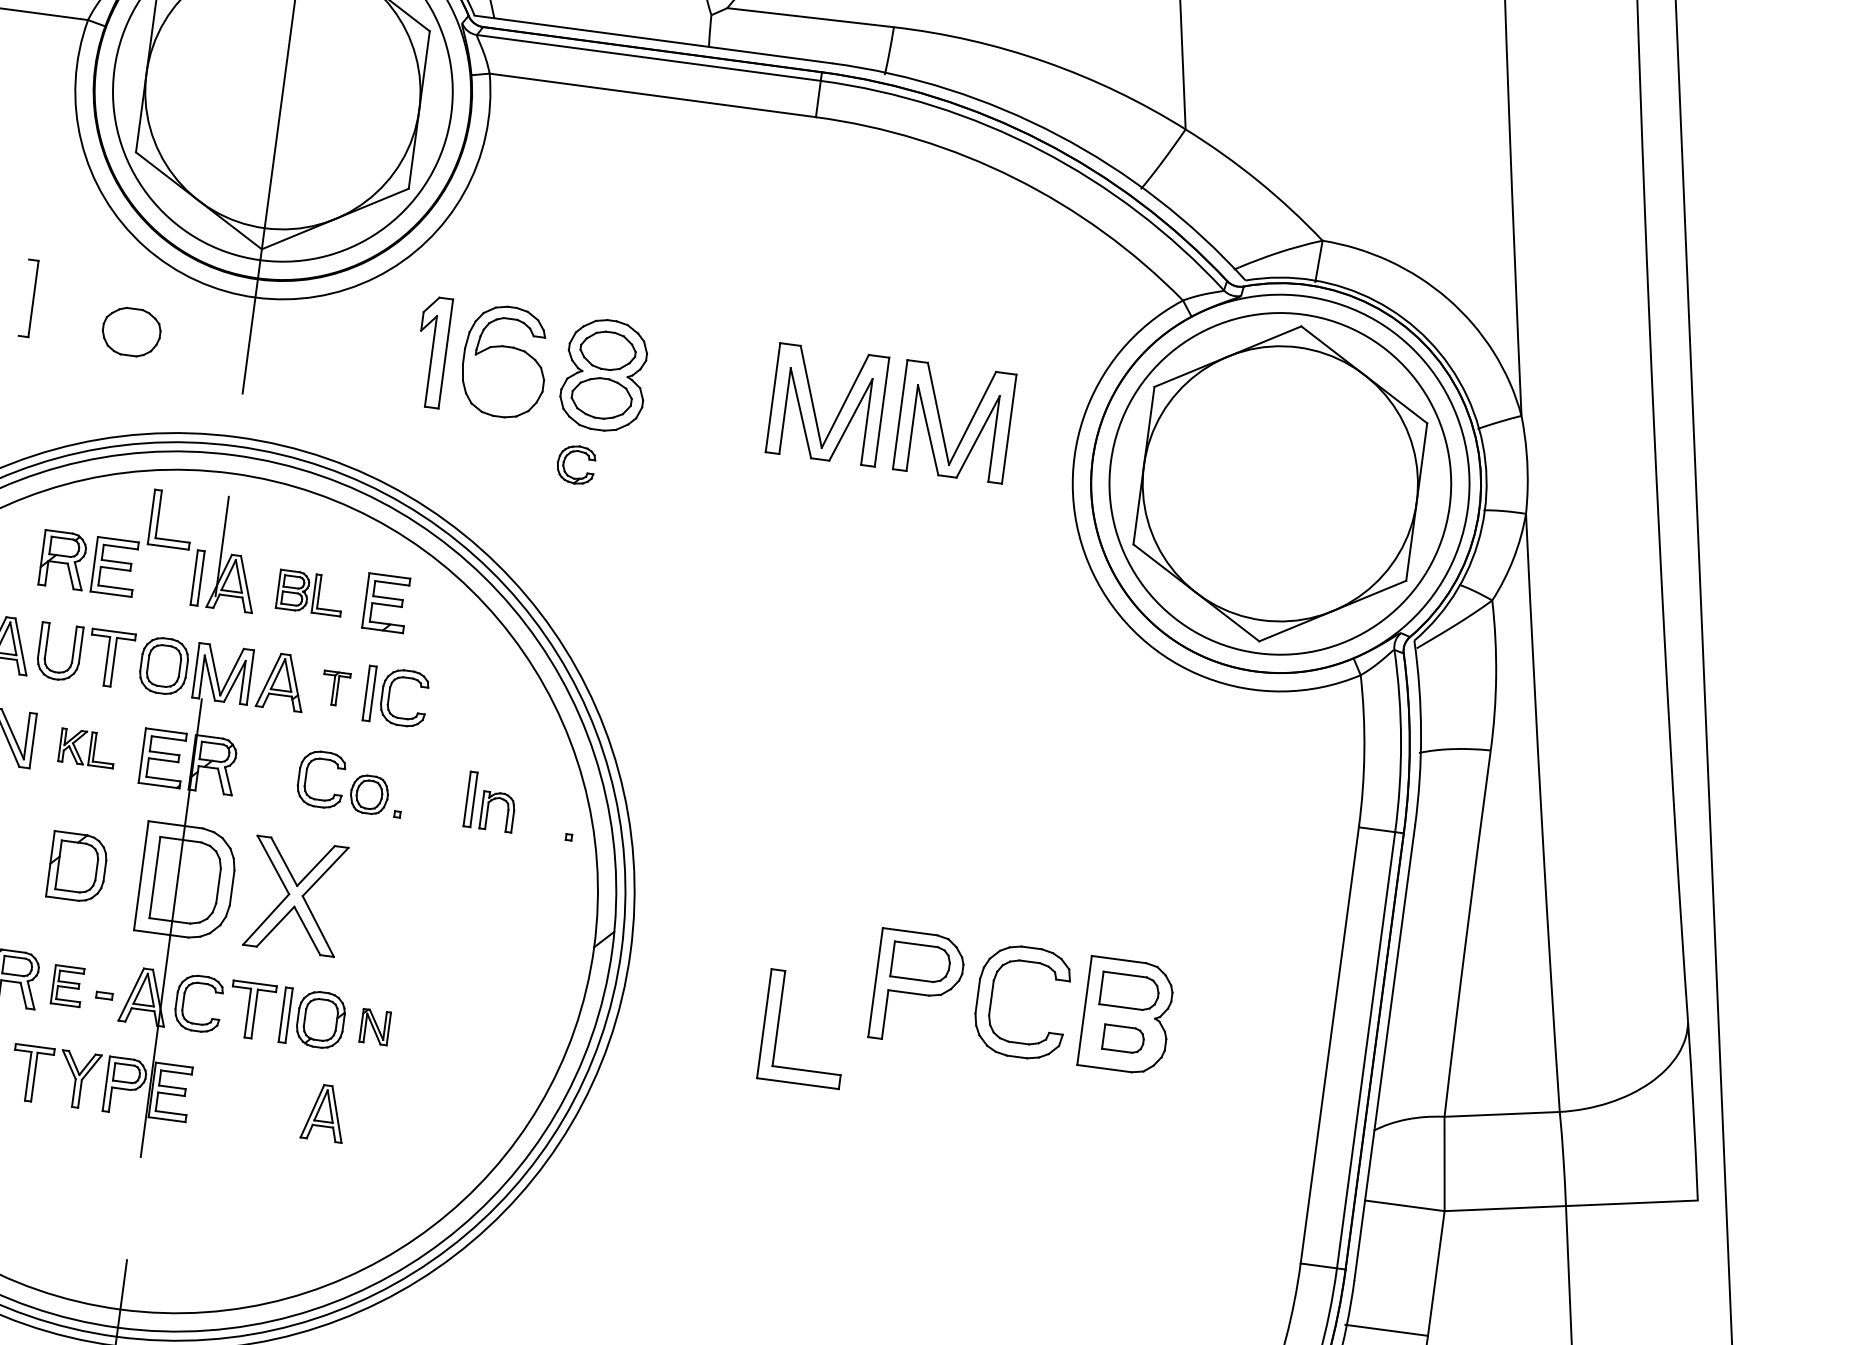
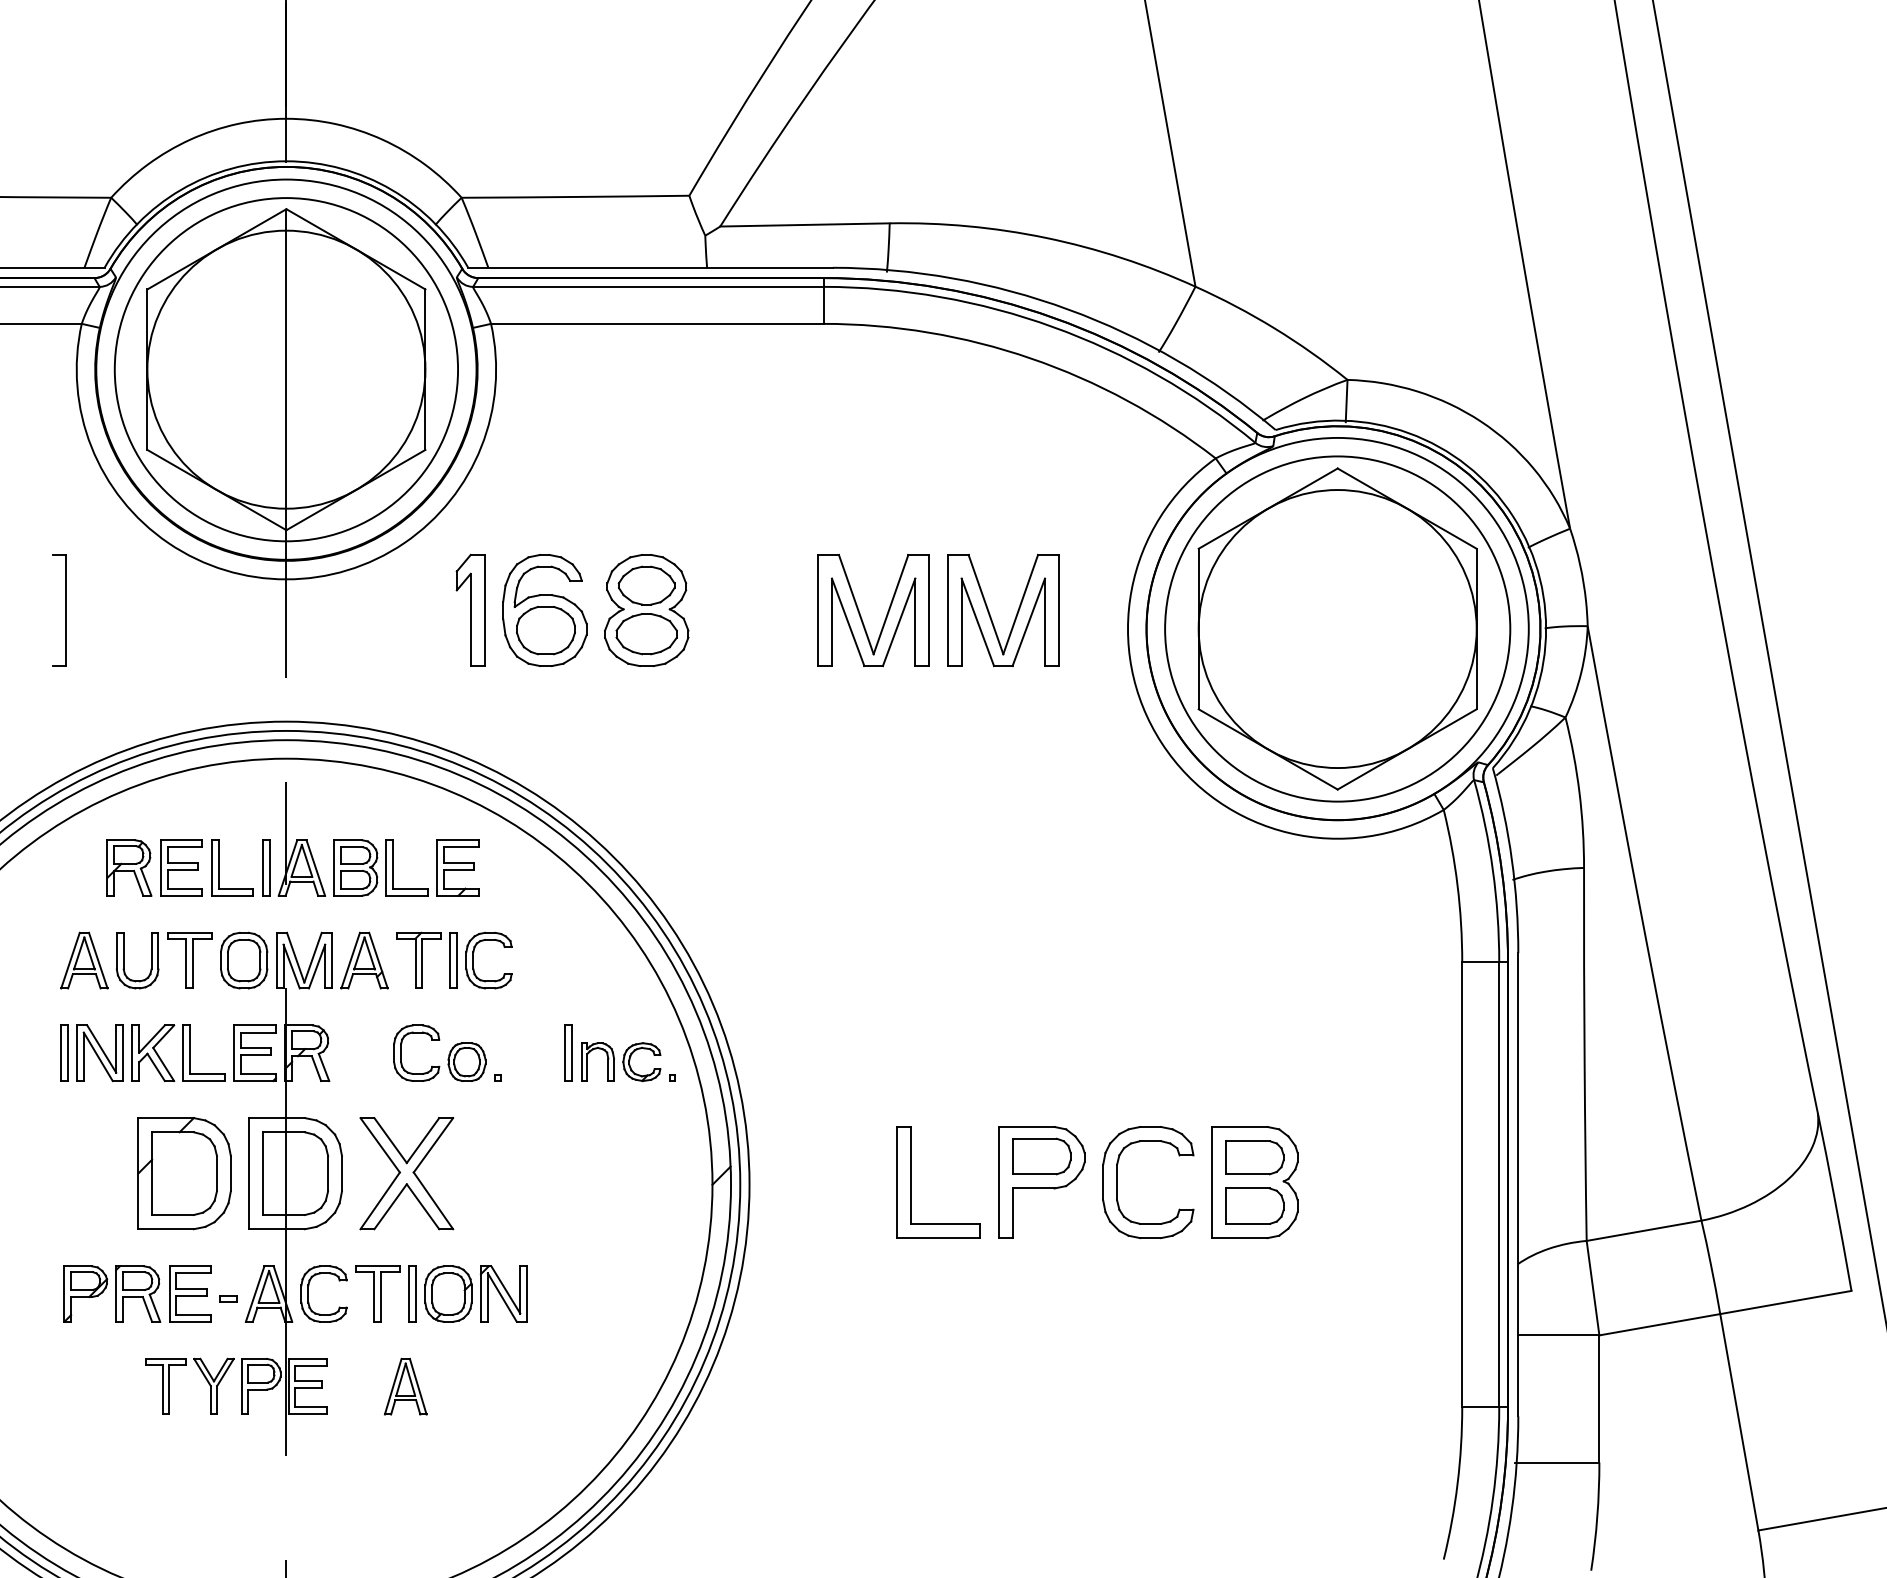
part: (28, 298) -> (59, 610), size x1.43
part: (131, 331) -> (545, 630), moved
part: (565, 461) -> (630, 1060), moved
part: (159, 517) -> (219, 867), moved
part: (310, 592) -> (380, 867), size x1.43
part: (335, 687) -> (418, 959), size x1.67
part: (87, 748) -> (178, 1053), size x1.67
part: (77, 867) -> (184, 1173), size x1.67
part: (67, 985) -> (190, 1293), size x1.43
part: (778, 1025) -> (911, 1182), moved
part: (374, 1026) -> (503, 1293), size x1.67
part: (1123, 1038) -> (1254, 1205), size x1.43
part: (324, 1112) -> (405, 1386), moved

